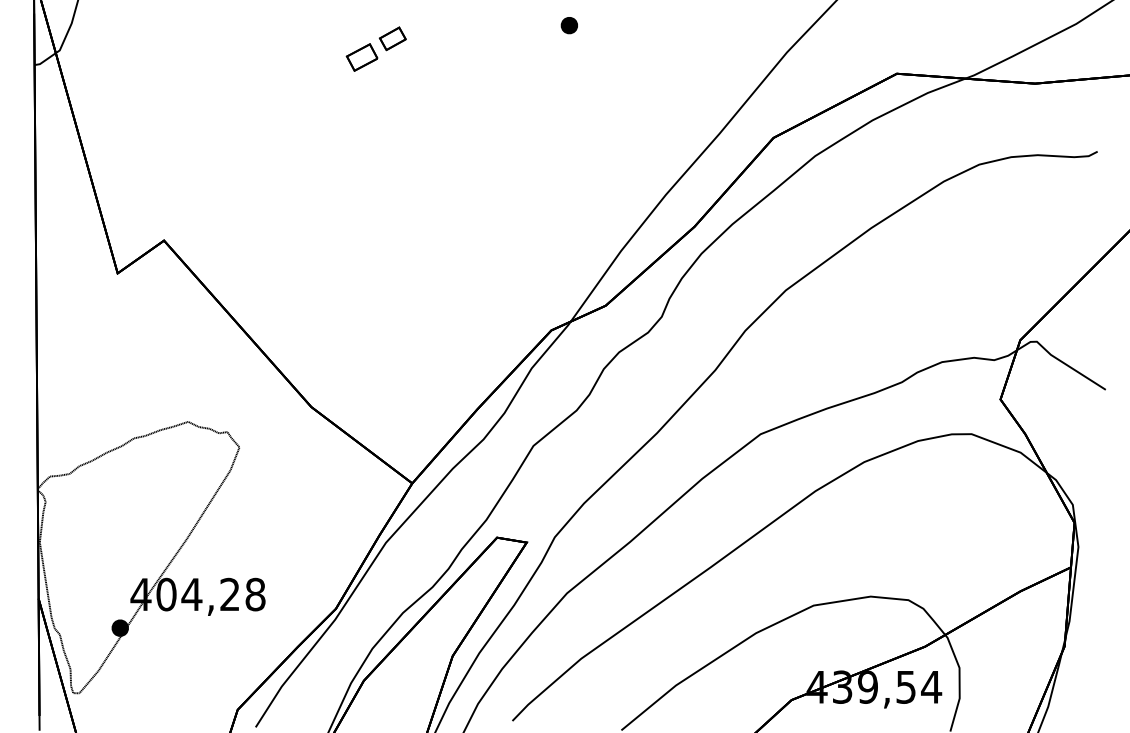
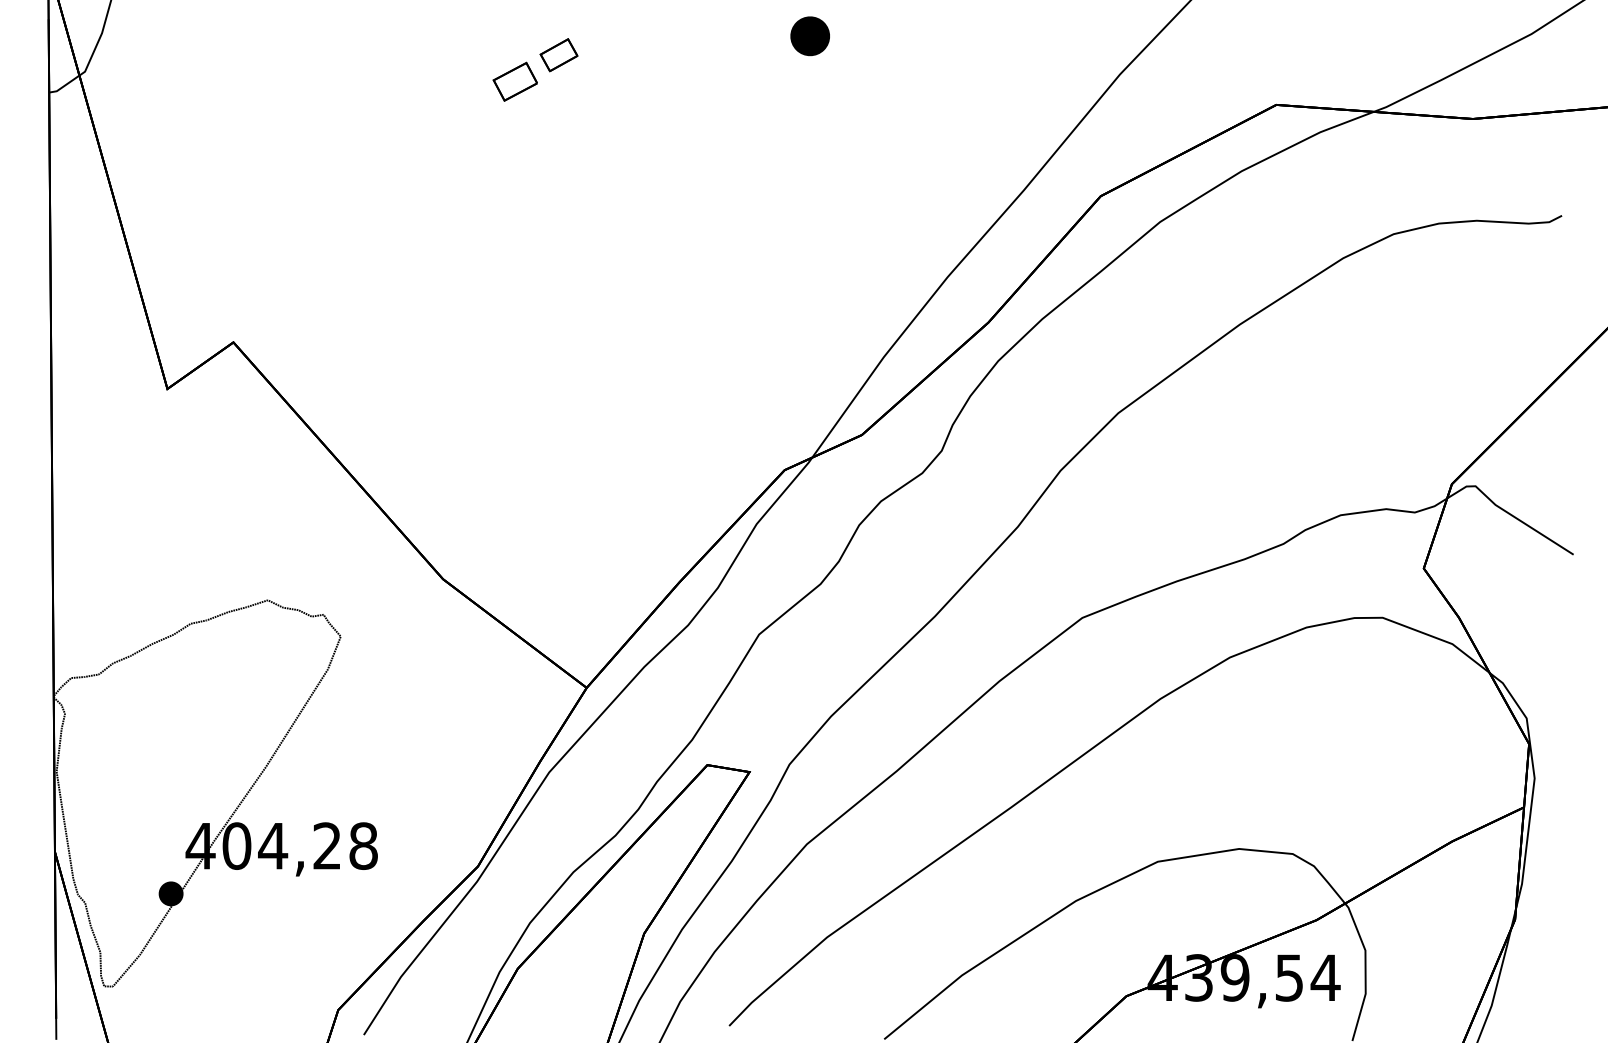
part: (569, 25) -> (810, 36), size x1.6

